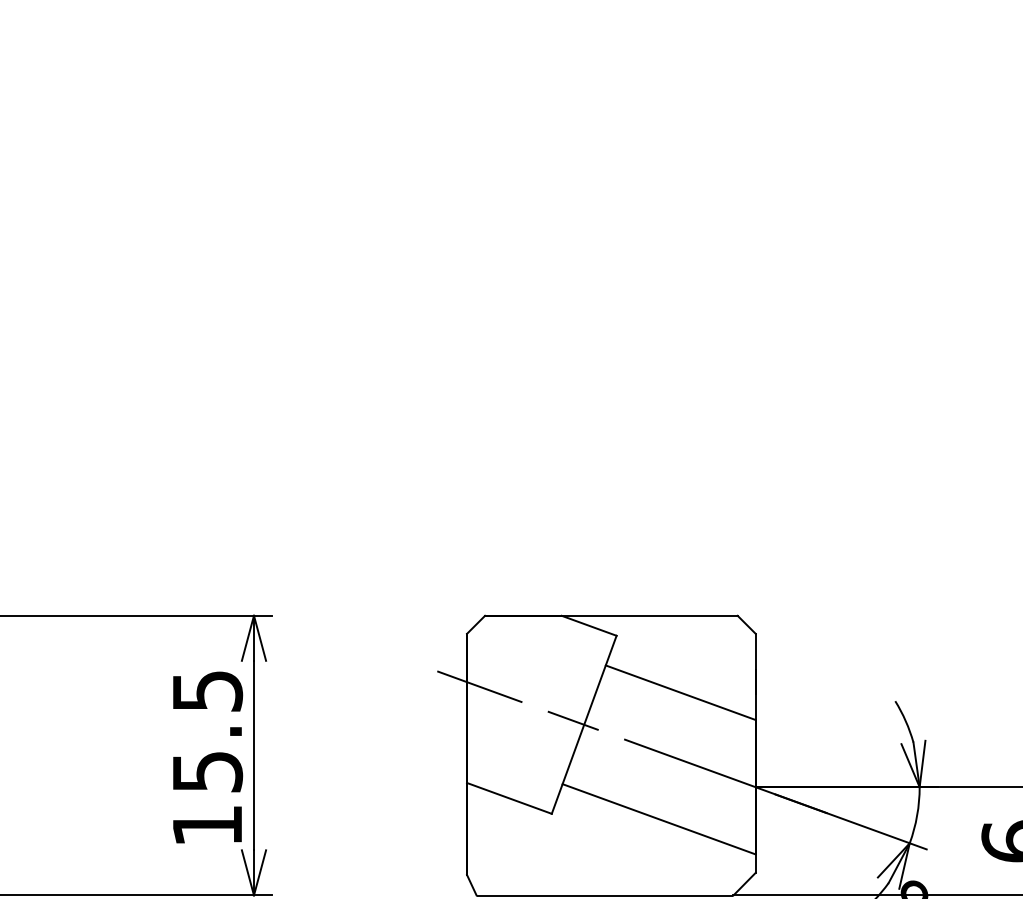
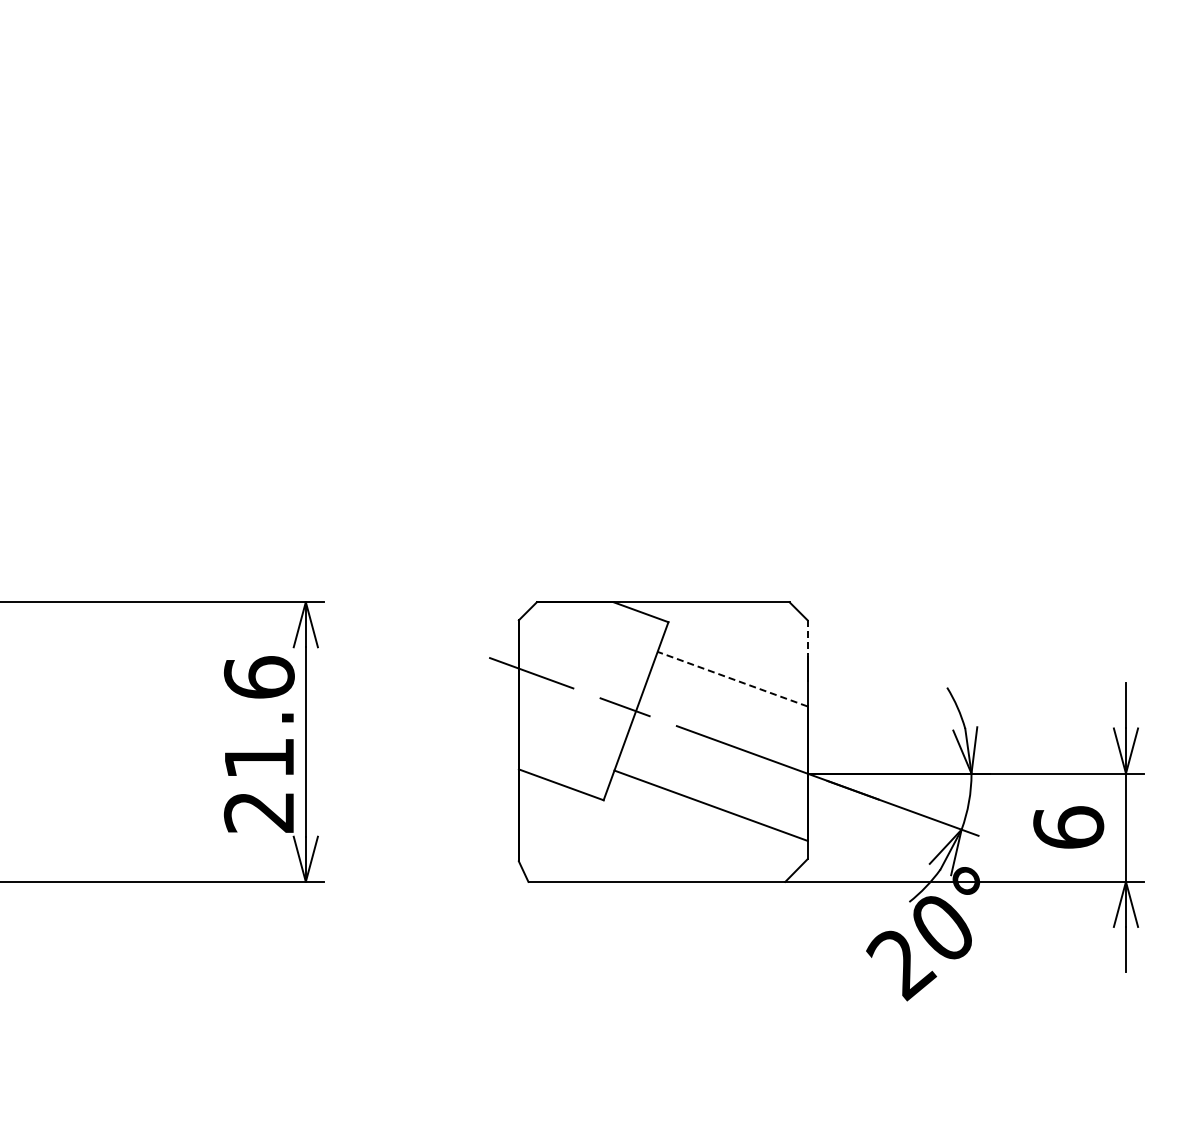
line: (755, 653) -> (807, 639), solid -> dashed
line: (680, 693) -> (732, 679), solid -> dashed
text: (206, 758) -> (258, 744), 15.5 -> 21.6

